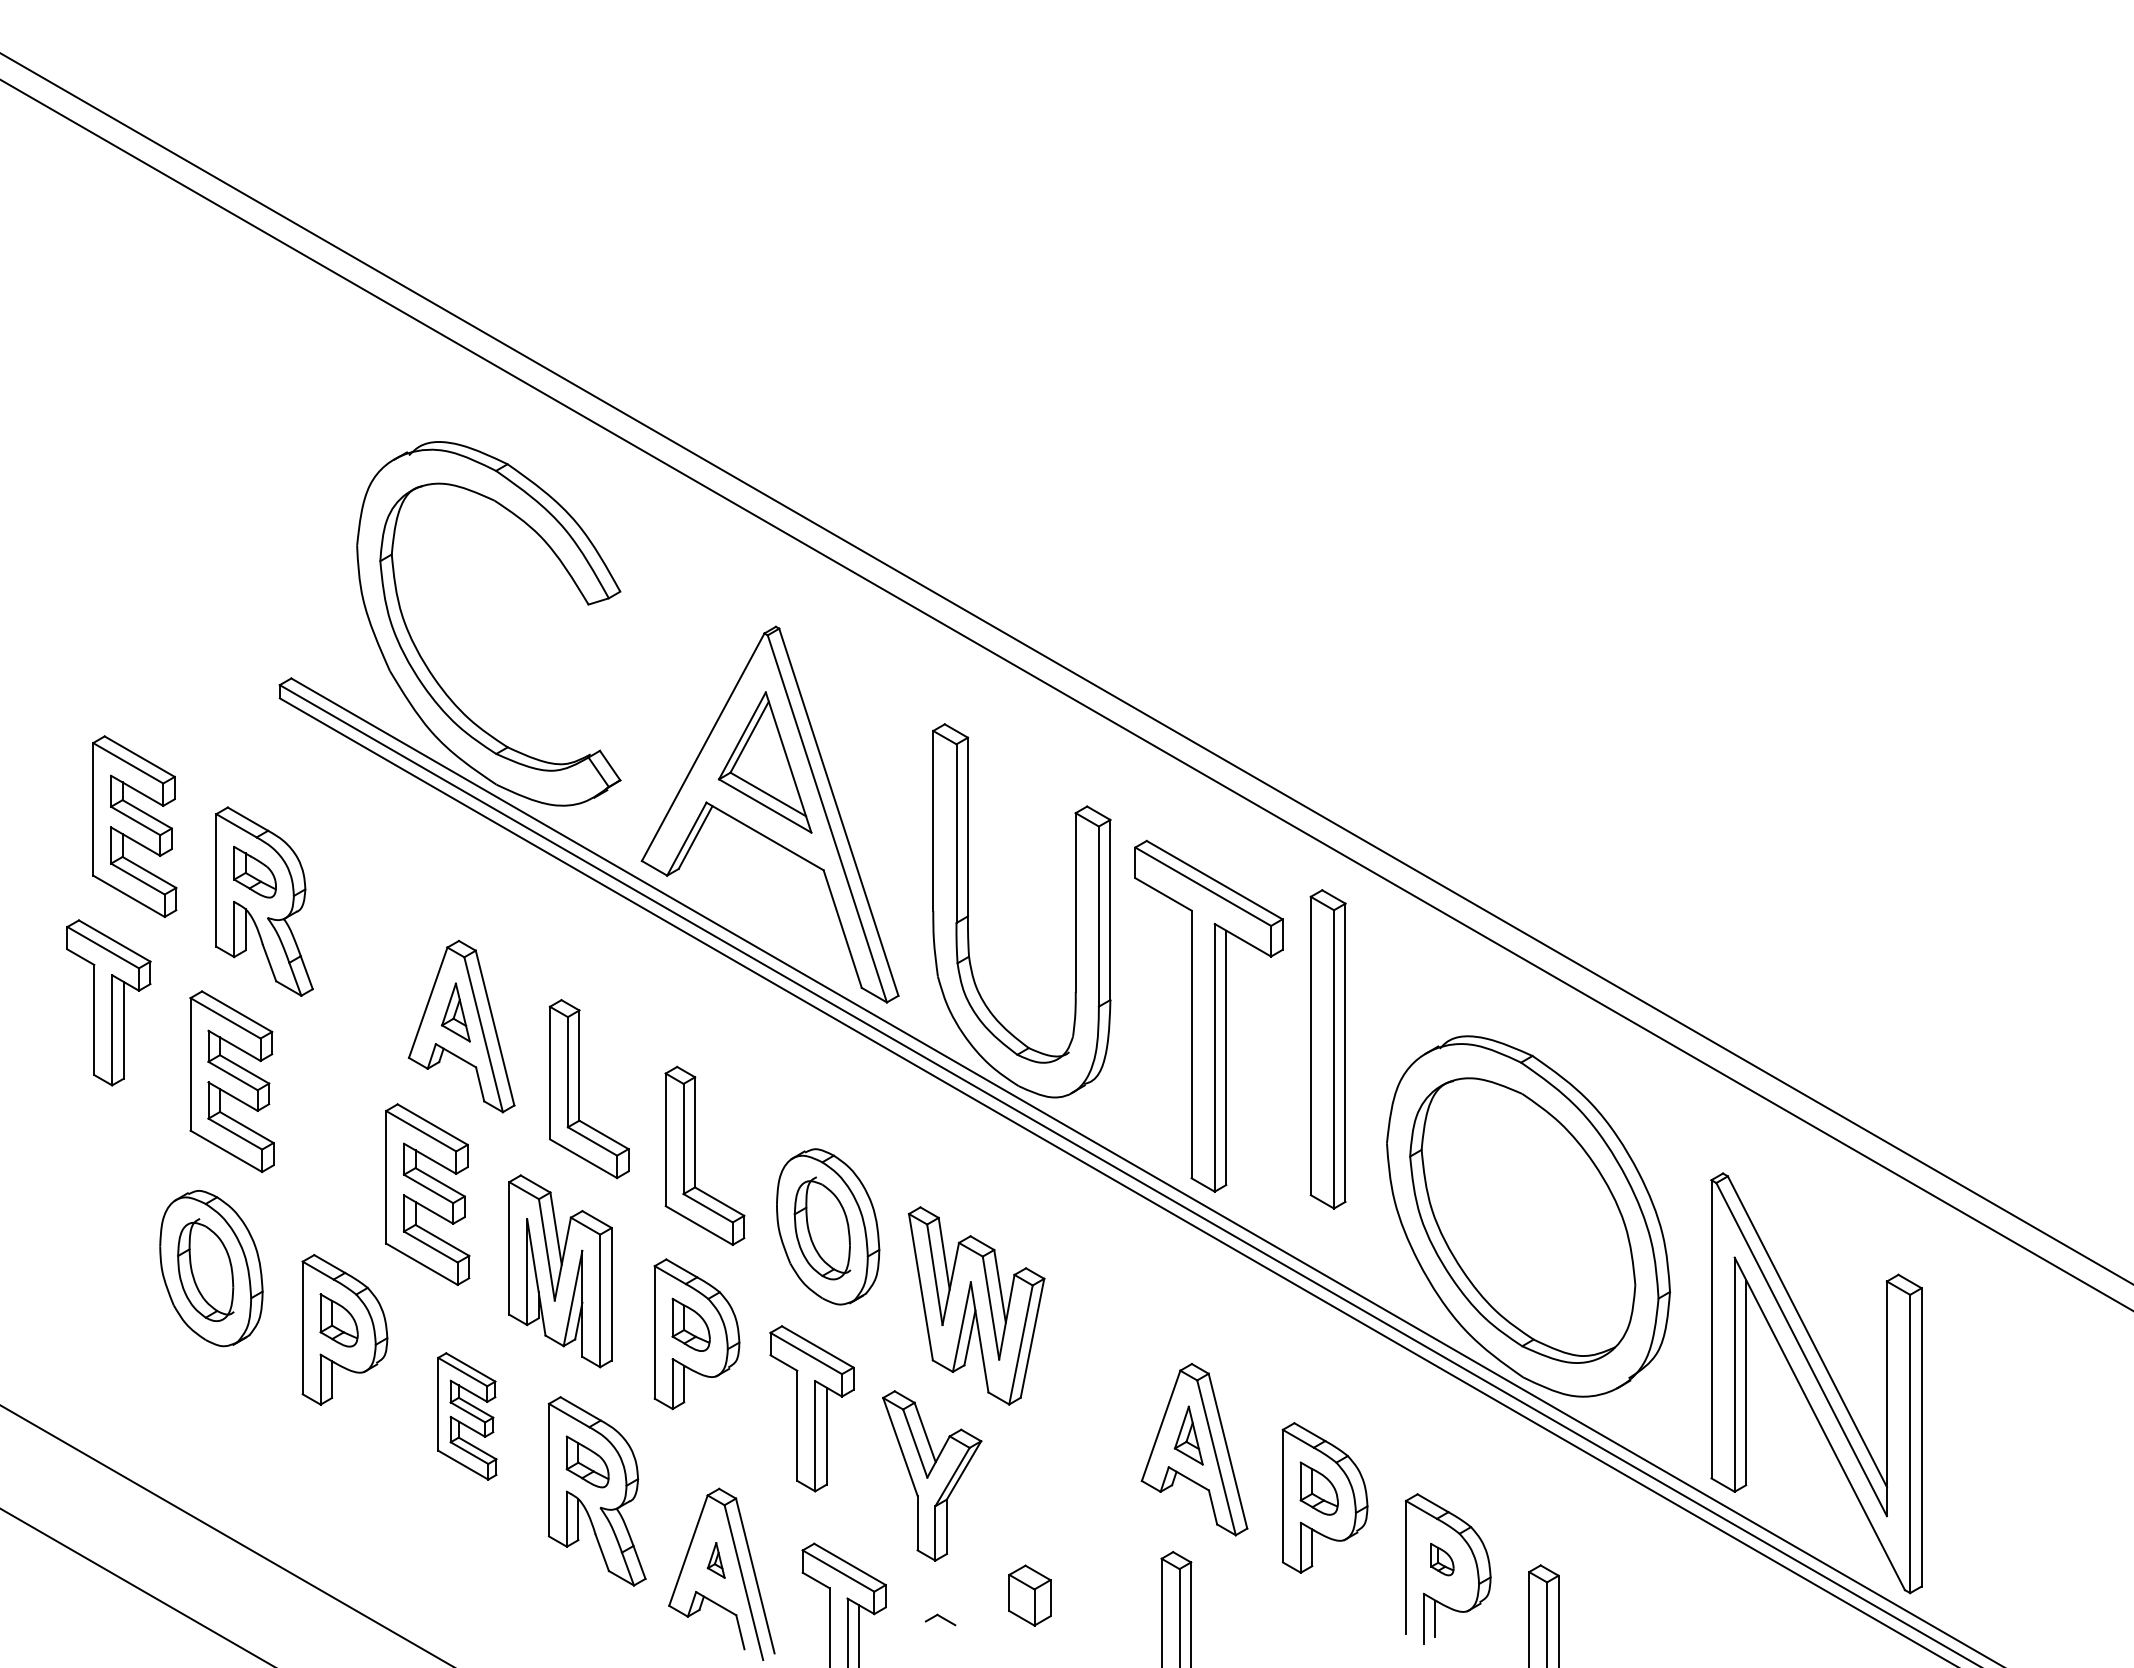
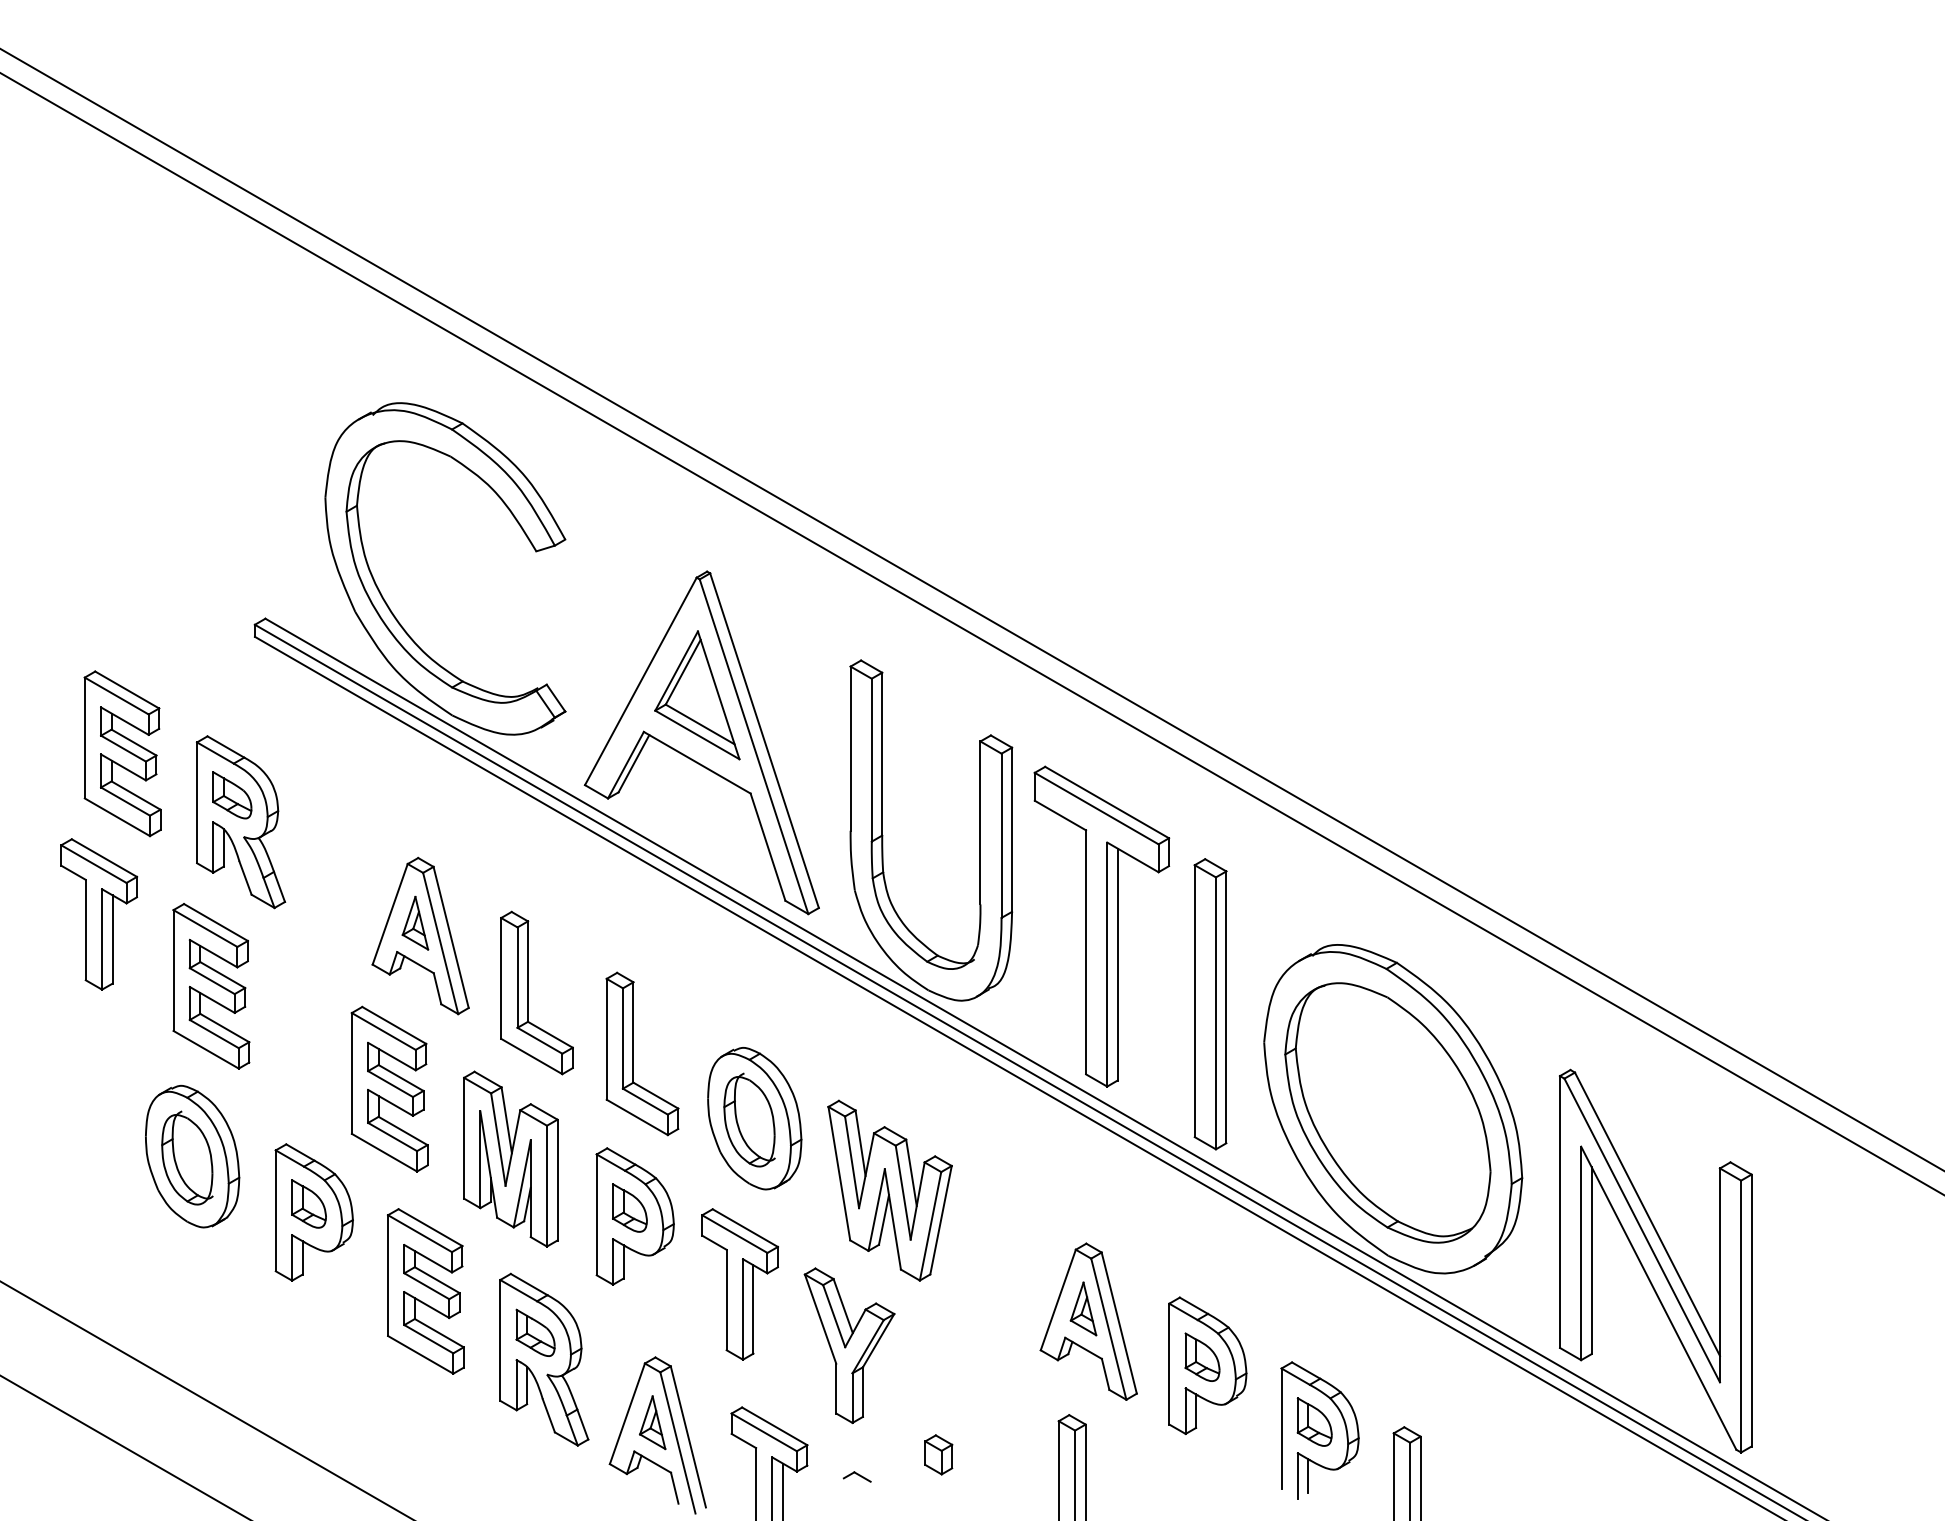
part: (1327, 1049) -> (1209, 1004), moved
part: (466, 1416) -> (425, 1291), size x1.43
part: (1442, 1559) -> (1314, 1421), size x1.67
part: (716, 1560) -> (652, 1422), size x1.67
part: (1029, 1595) -> (938, 1454), size x0.71

